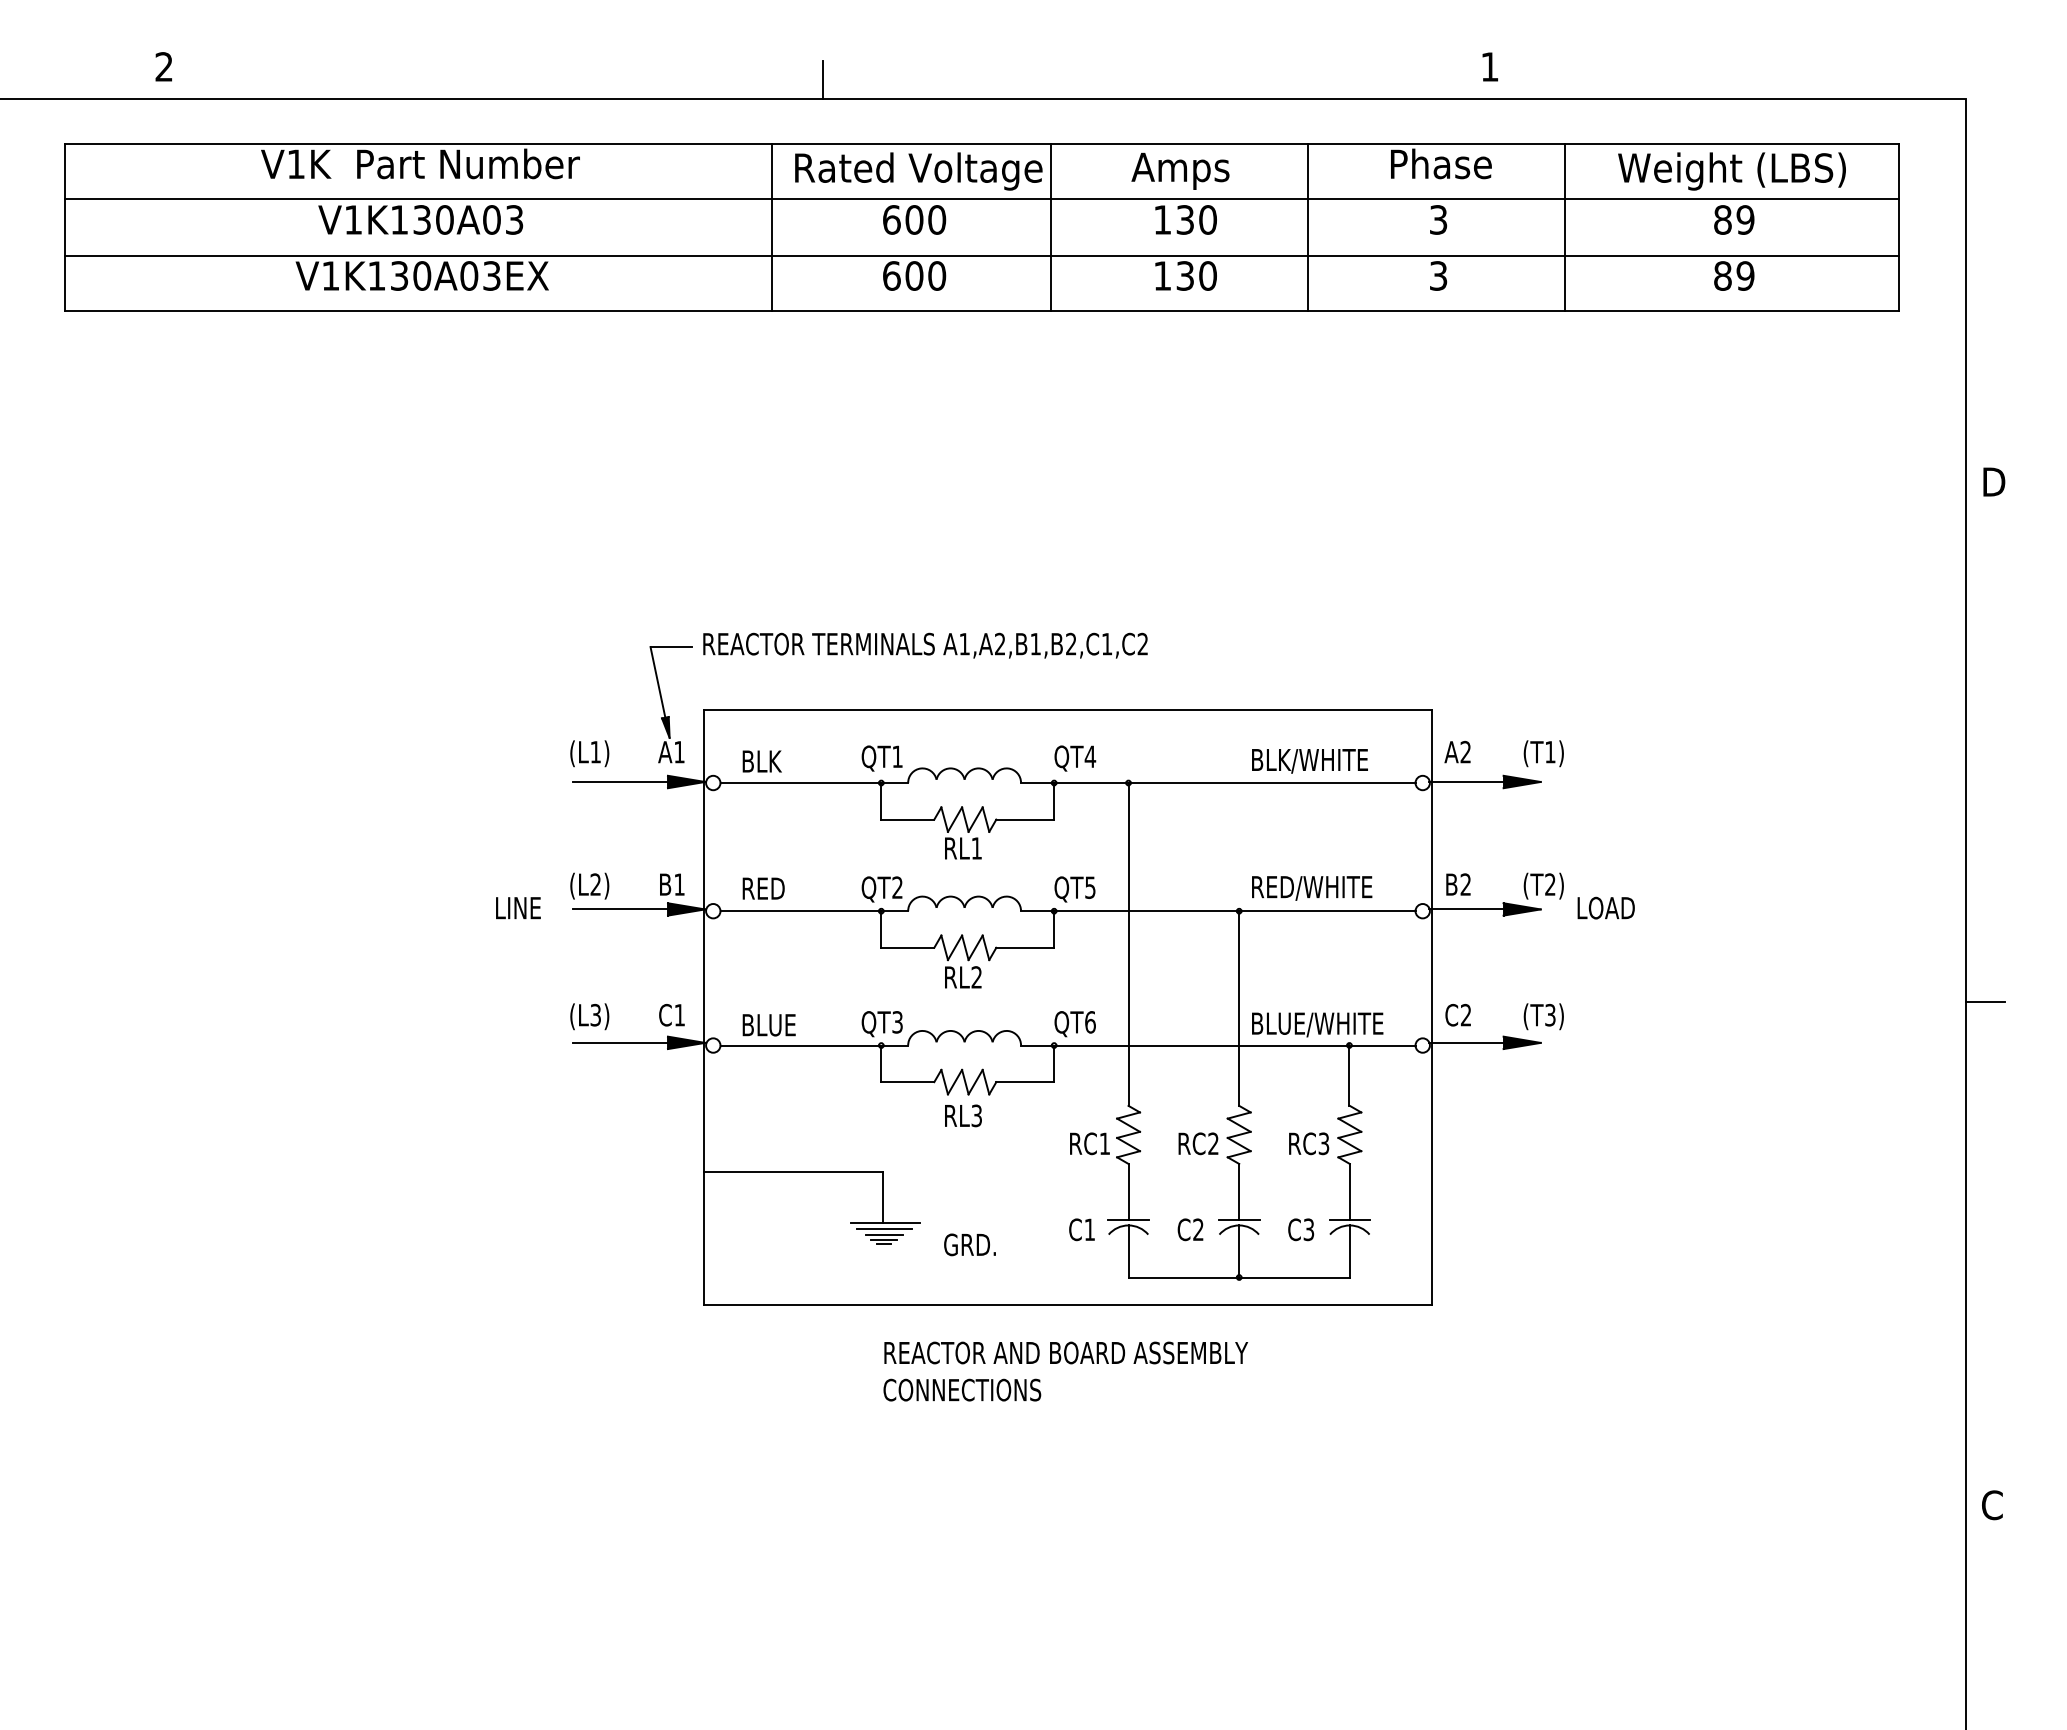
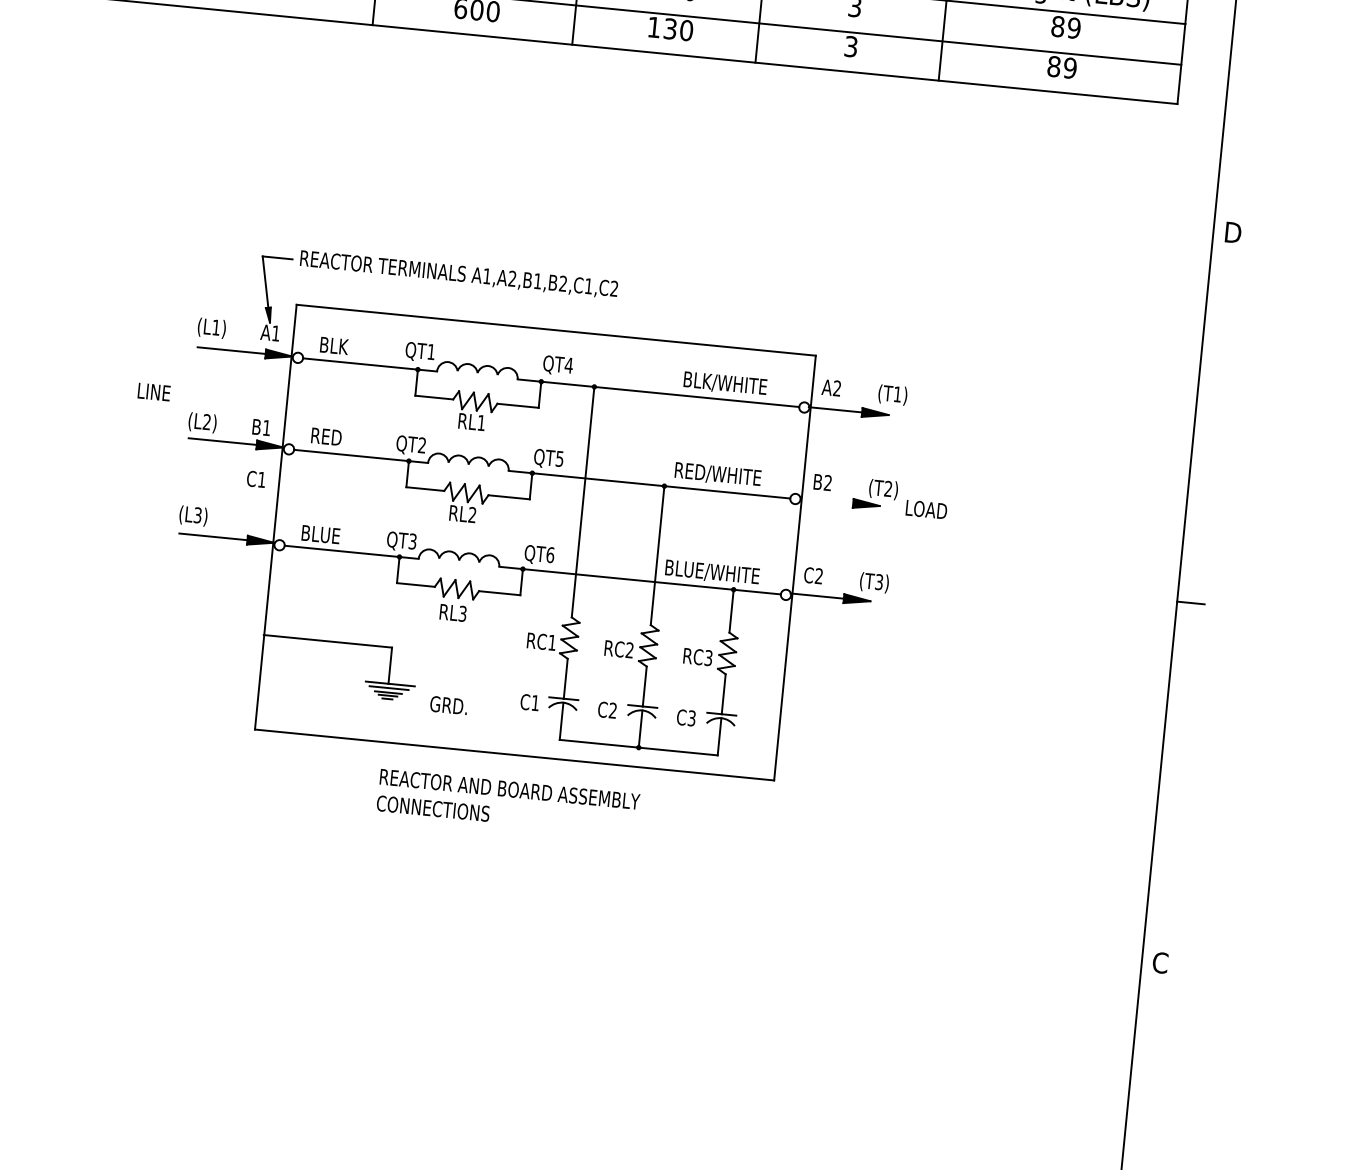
text: (518, 908) -> (154, 392), moved
line: (1465, 909) -> (826, 500), removed
text: (671, 1015) -> (255, 479), moved

